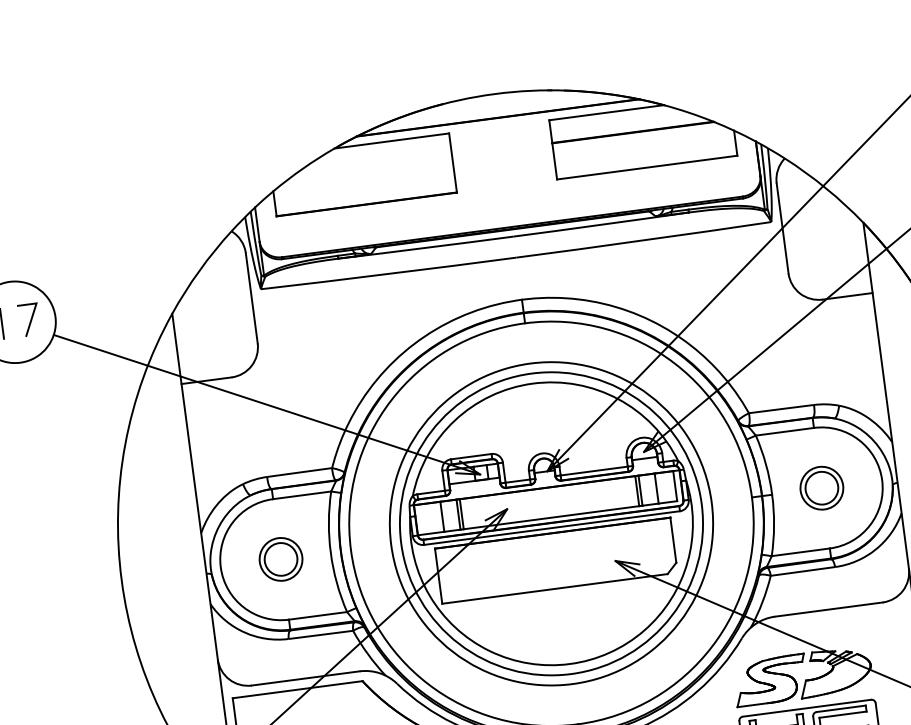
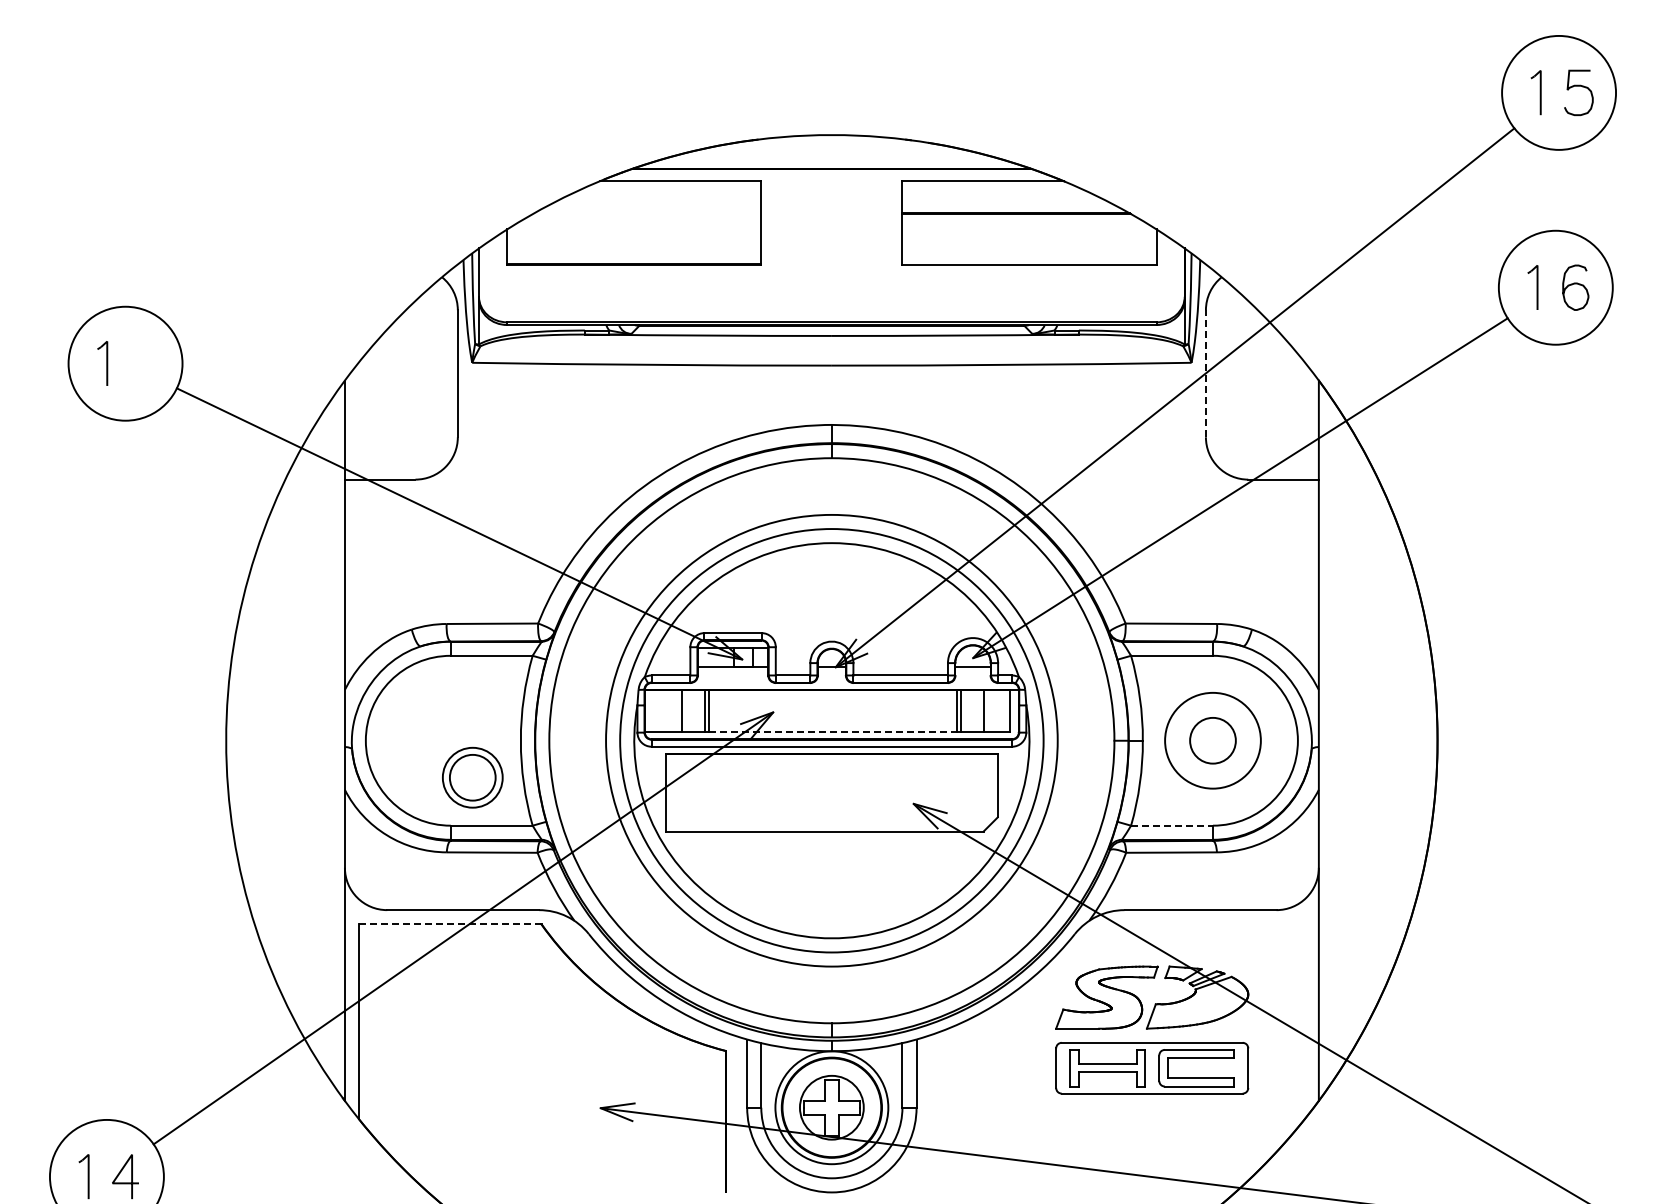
line: (782, 228) -> (1205, 373), solid -> dashed
line: (30, 320) -> (147, 363), removed
circle: (821, 488) -> (1212, 740), size x1.6
line: (551, 517) -> (833, 732), solid -> dashed
line: (801, 552) -> (1172, 825), solid -> dashed
part: (280, 559) -> (472, 777), moved
line: (298, 689) -> (450, 924), solid -> dashed

